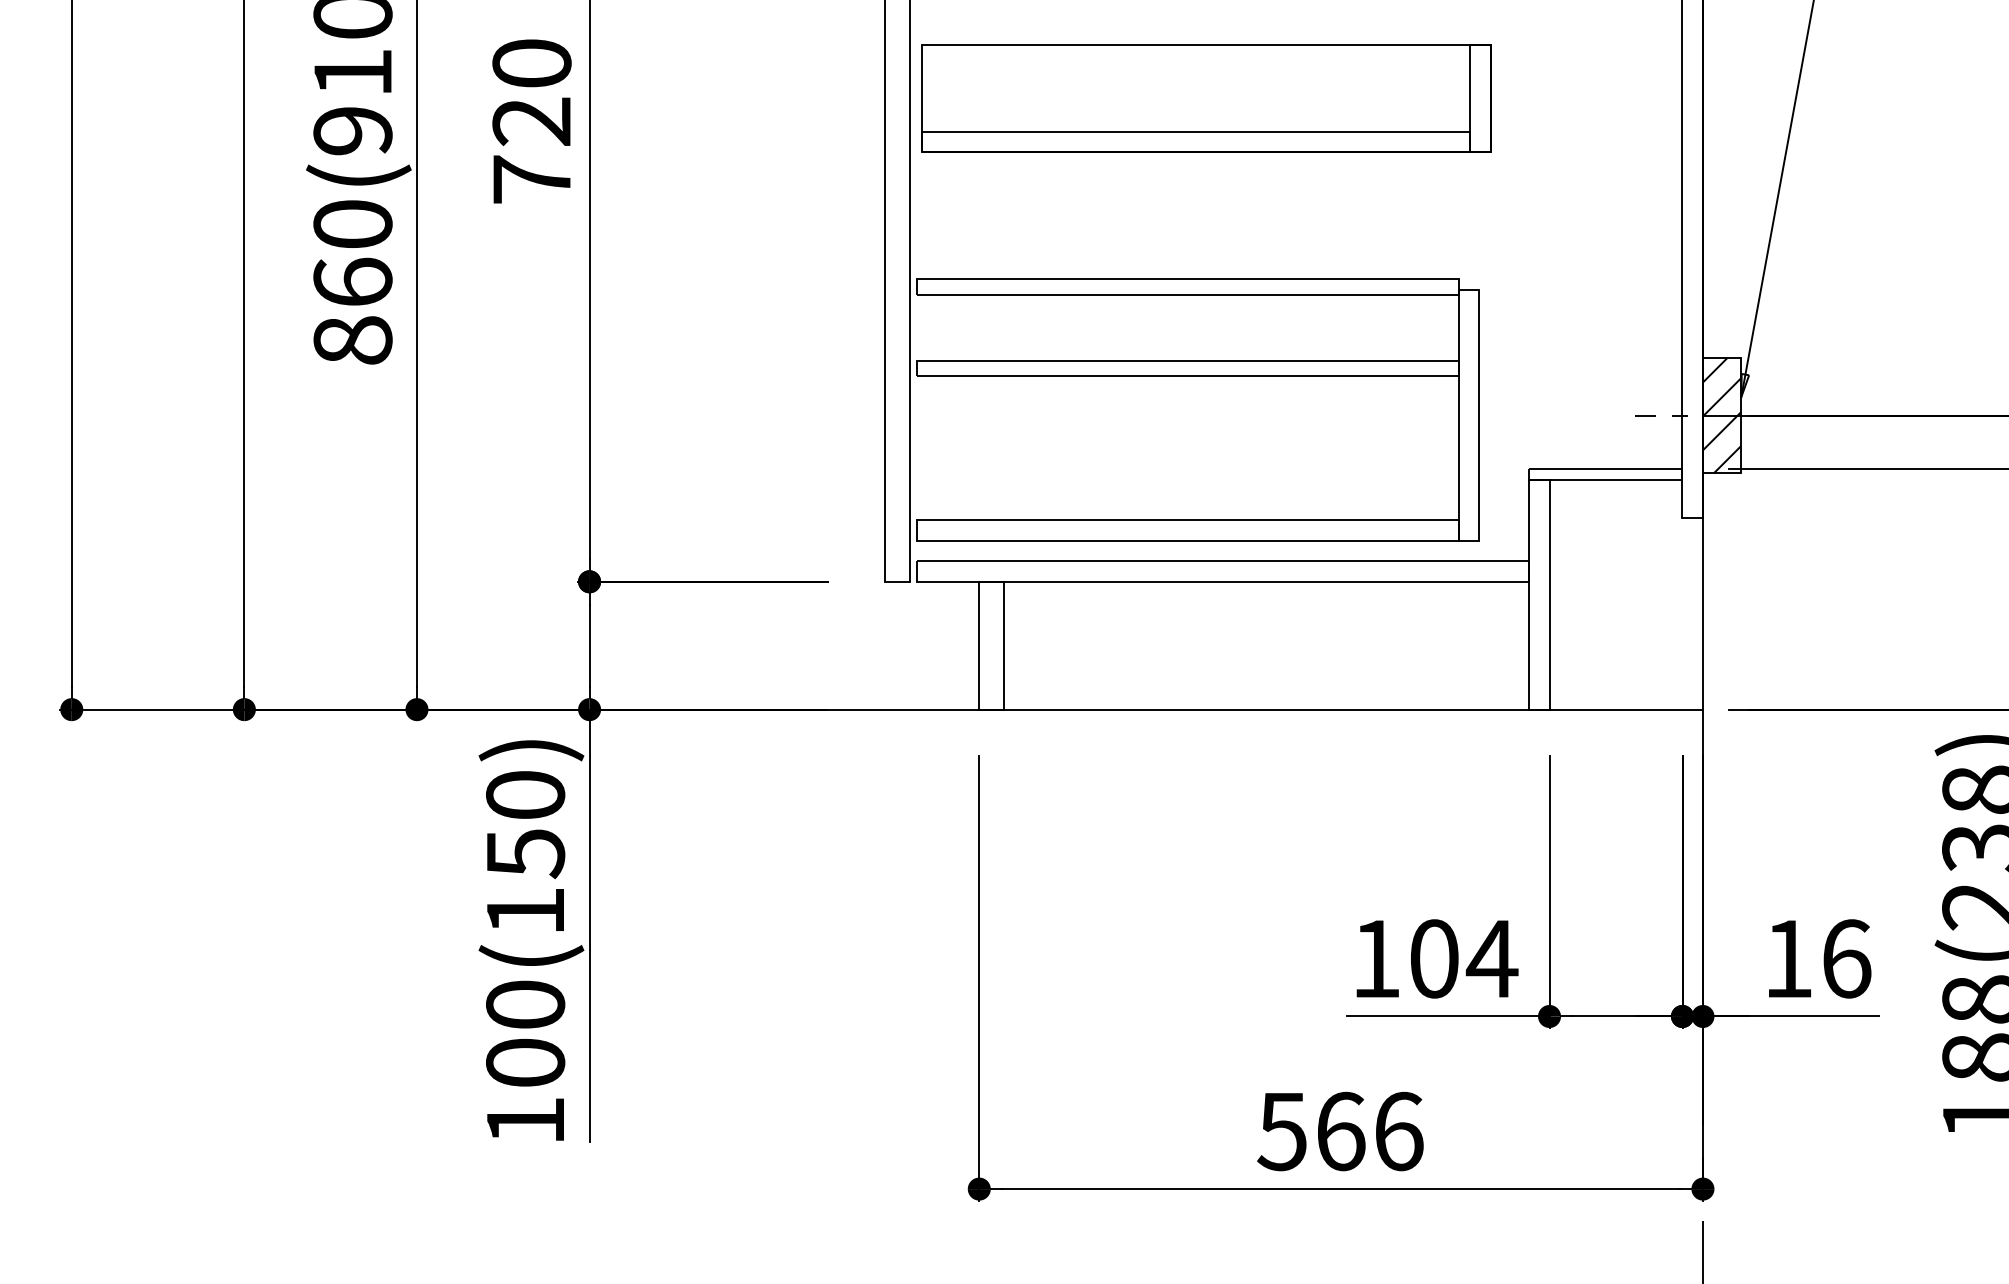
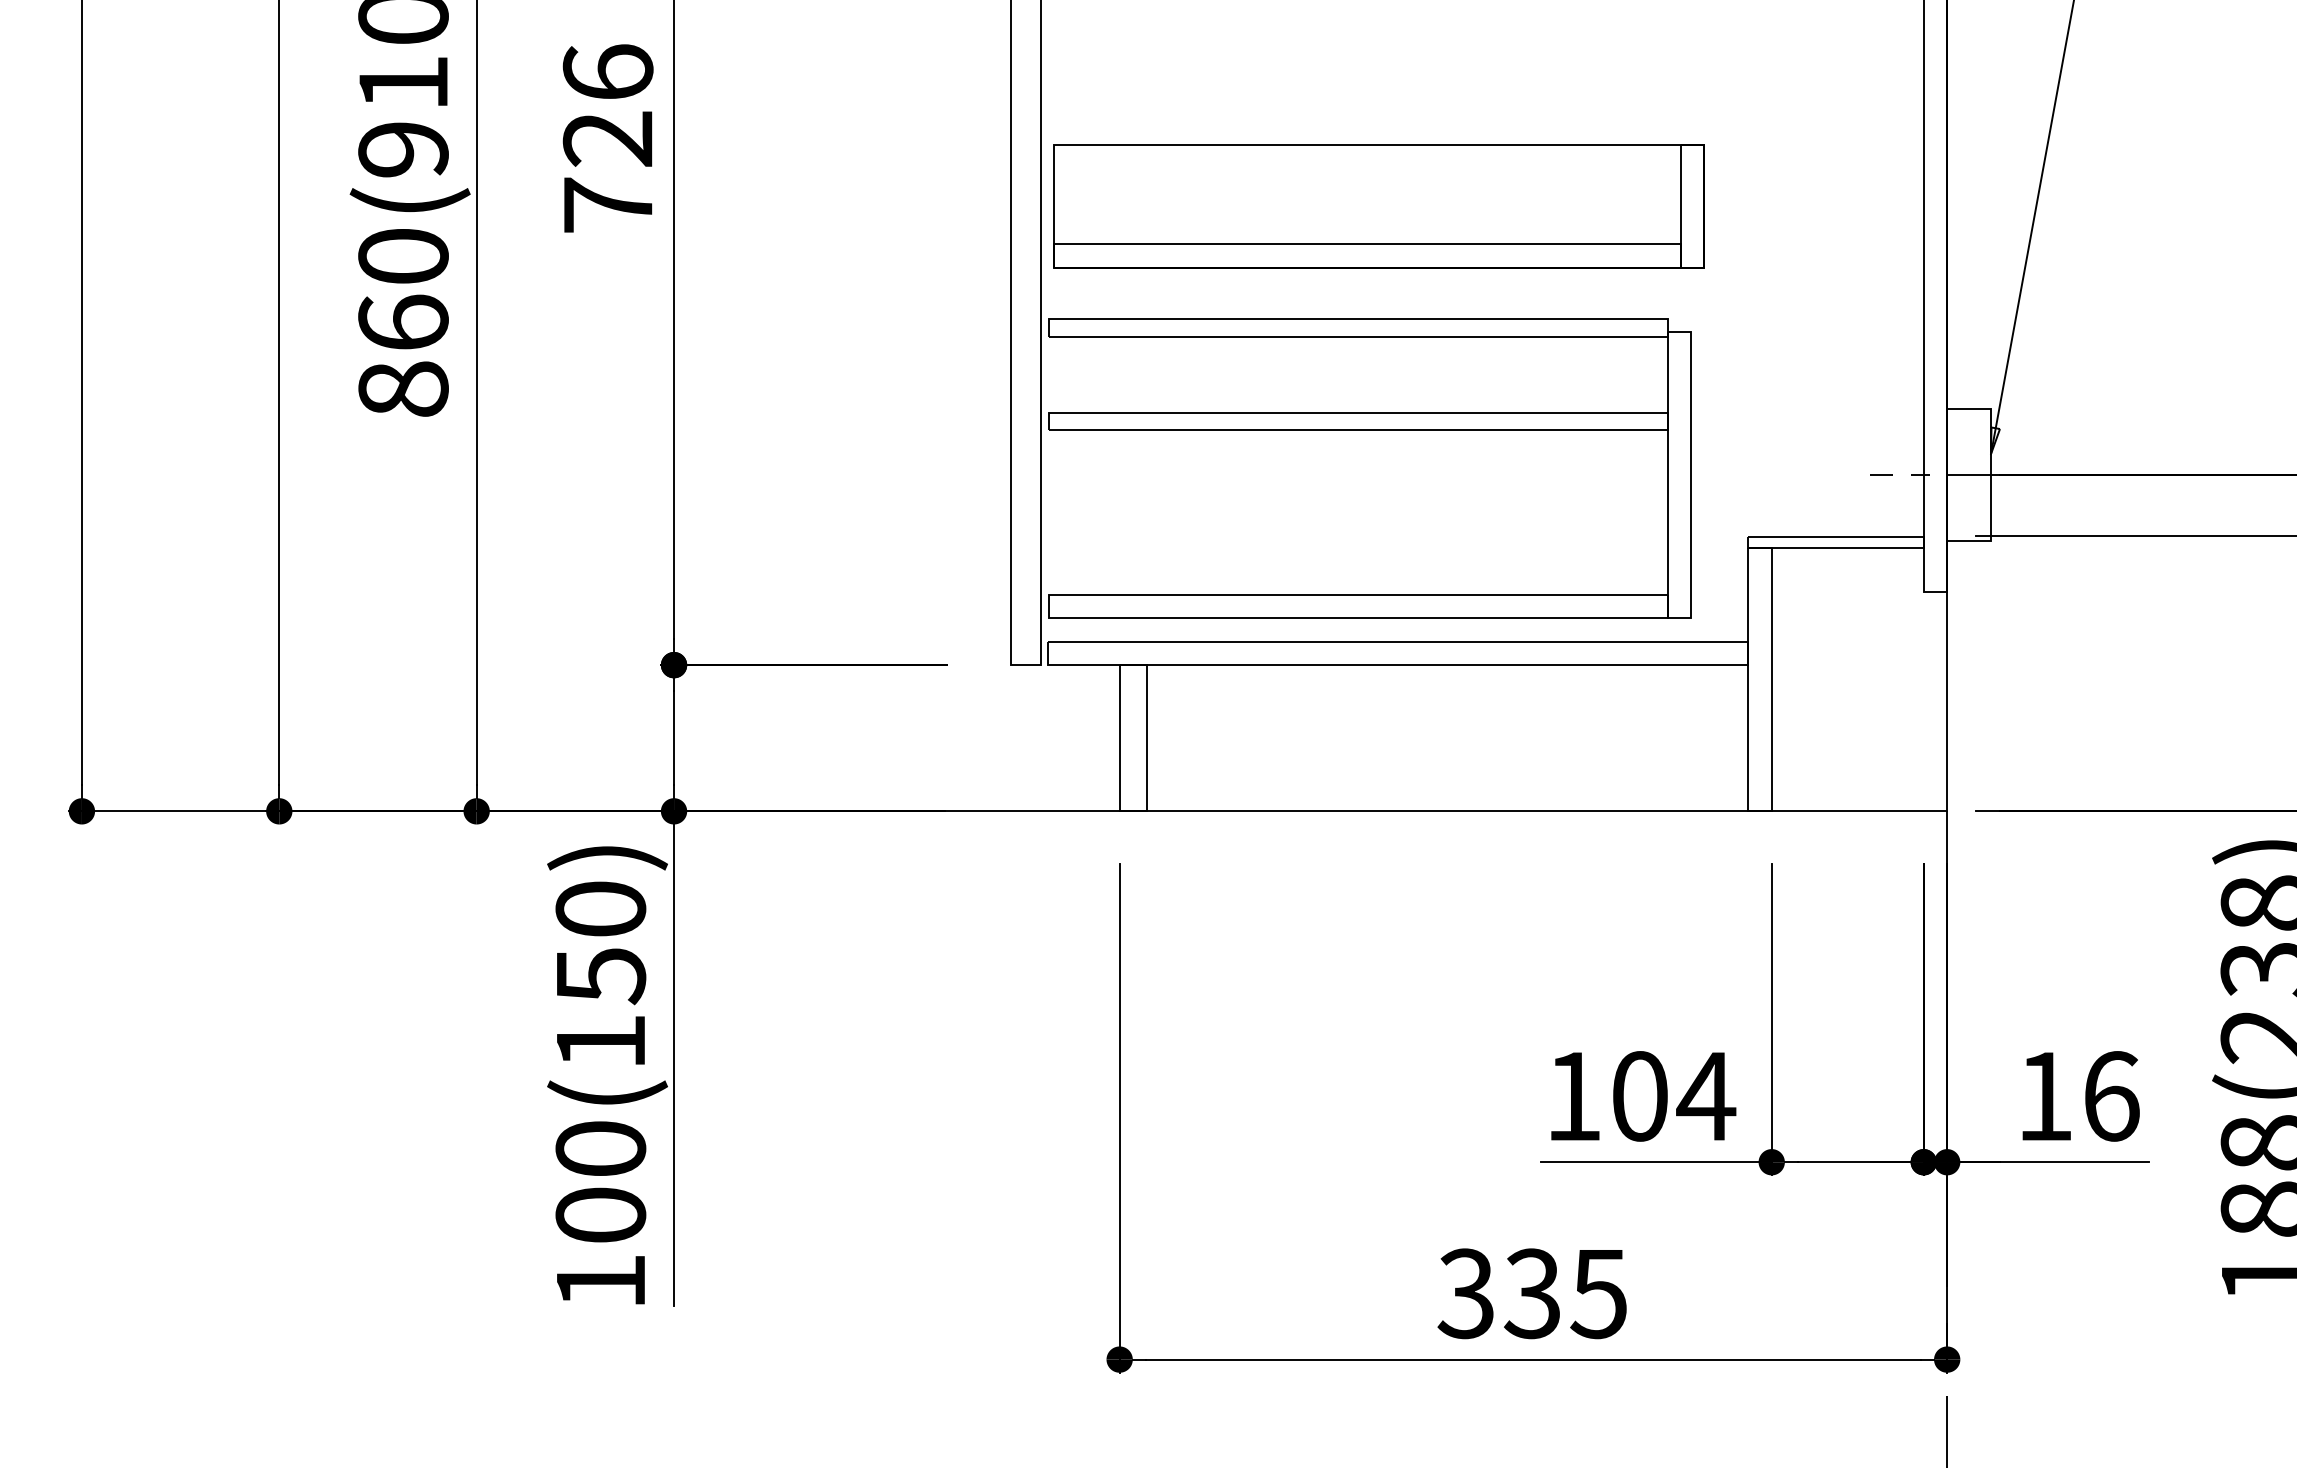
text: (531, 62) -> (607, 71), 720 -> 726
part: (1206, 98) -> (1379, 206), moved
hatch: (1721, 415) -> (1968, 474), removed
text: (1340, 1131) -> (1532, 1293), 566 -> 335

